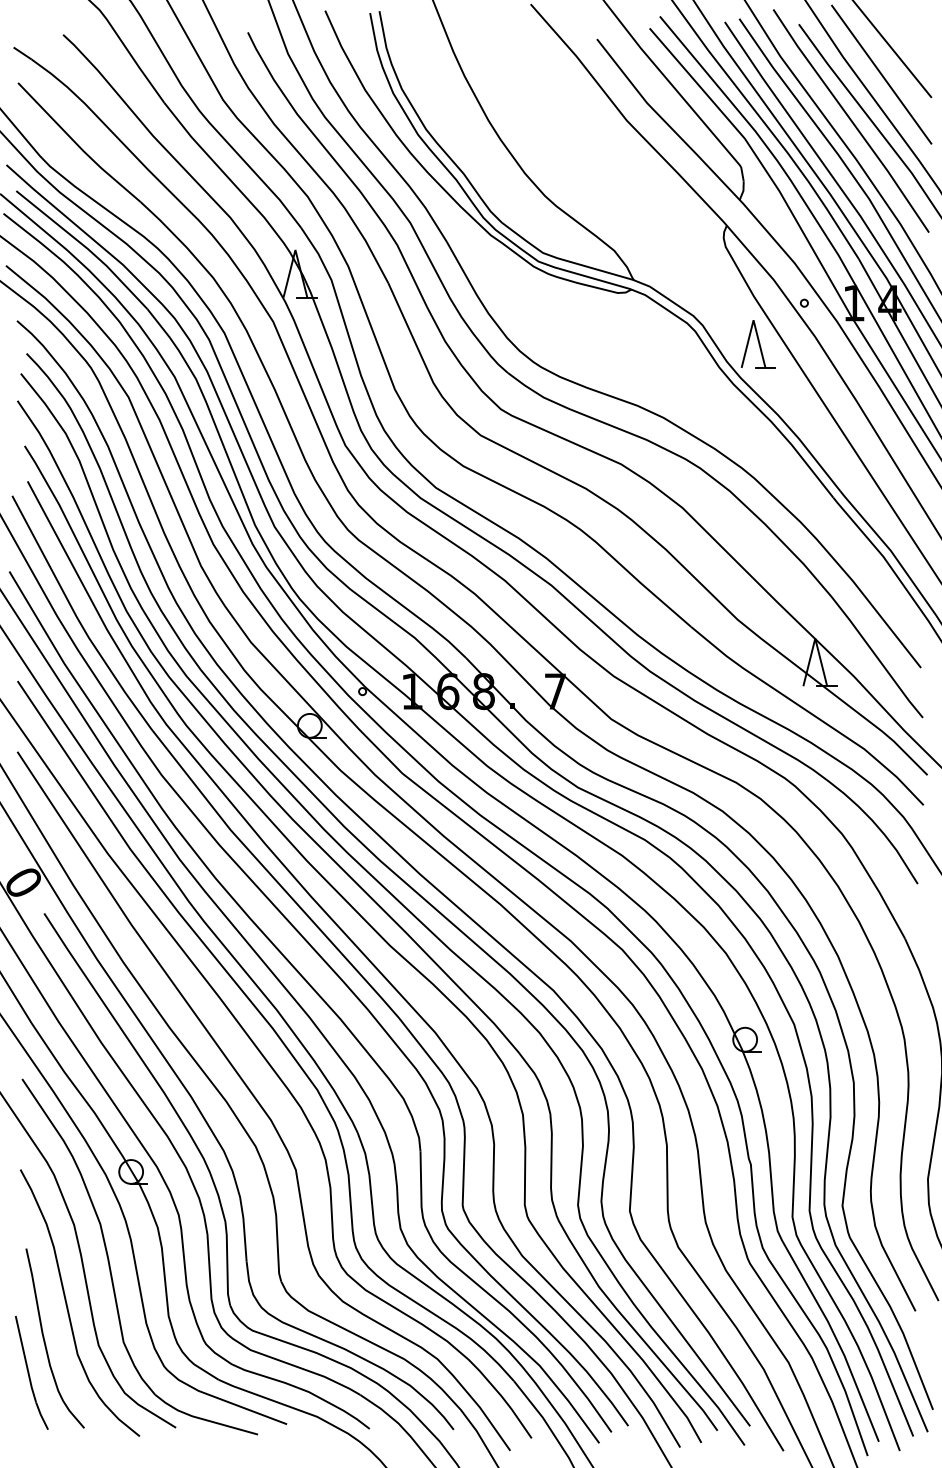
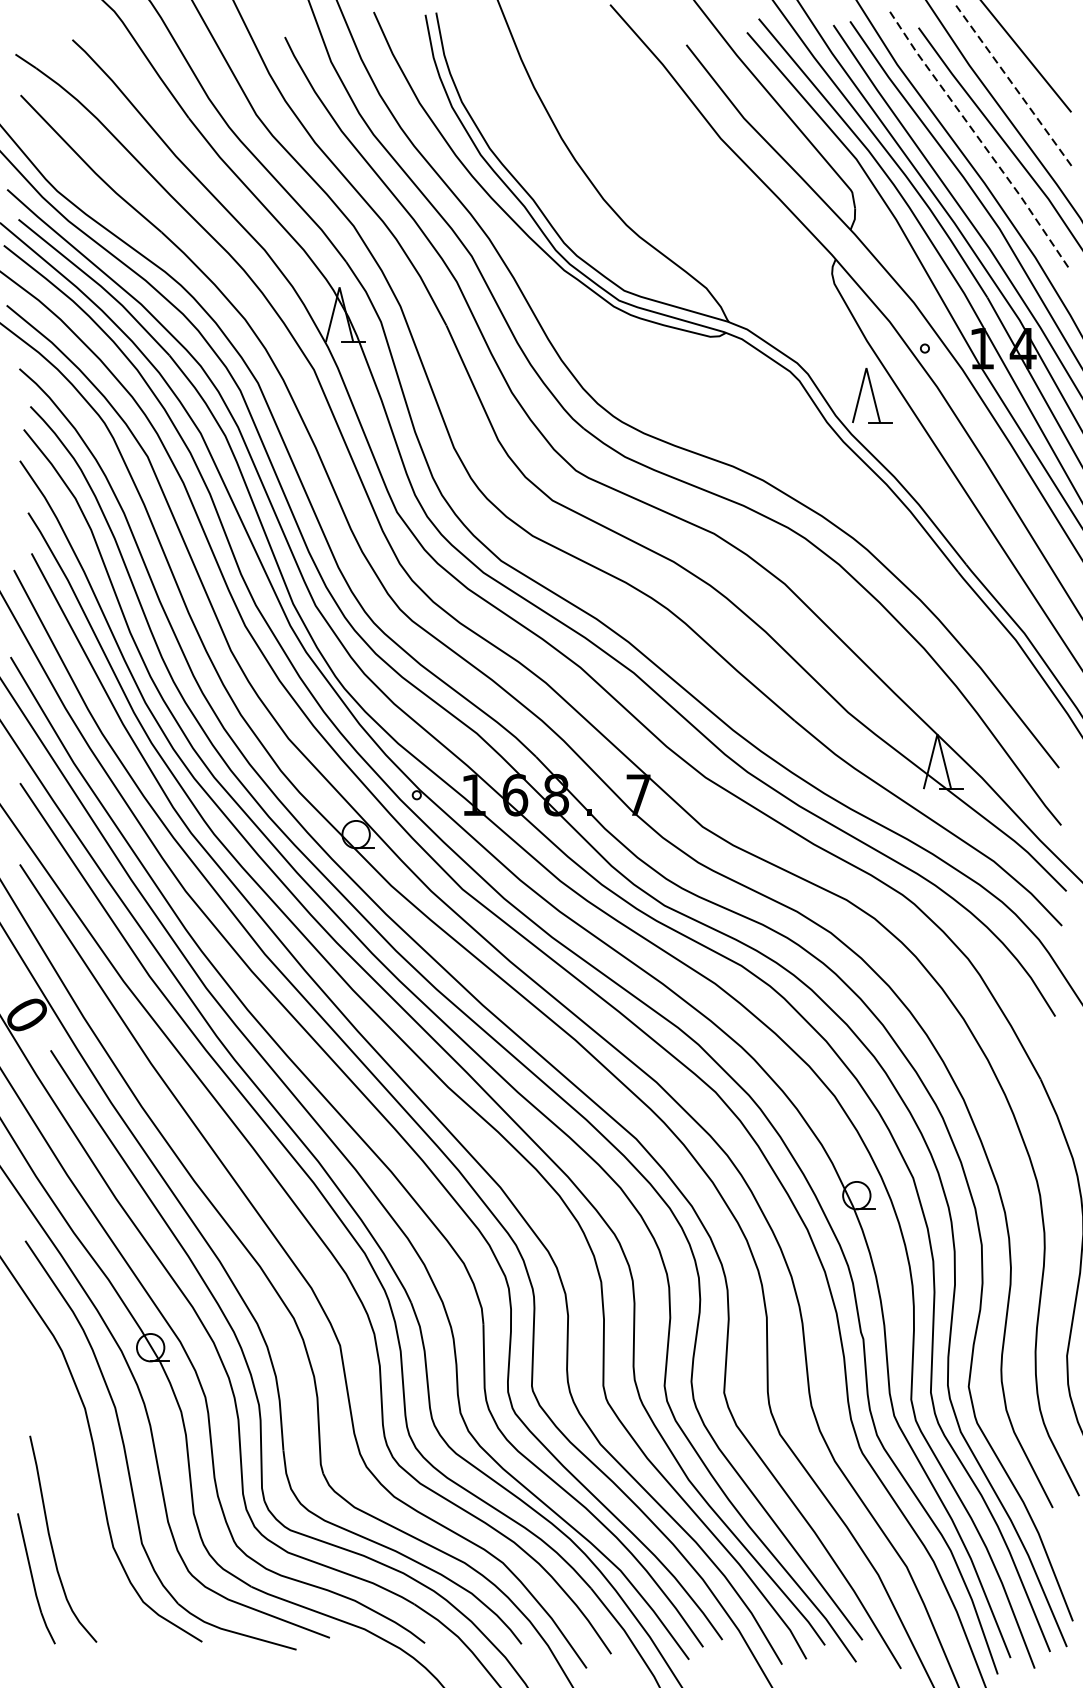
line: (881, 74) -> (1013, 85), solid -> dashed
line: (851, 120) -> (979, 138), solid -> dashed
curve: (68, 1307) -> (78, 1503), removed

